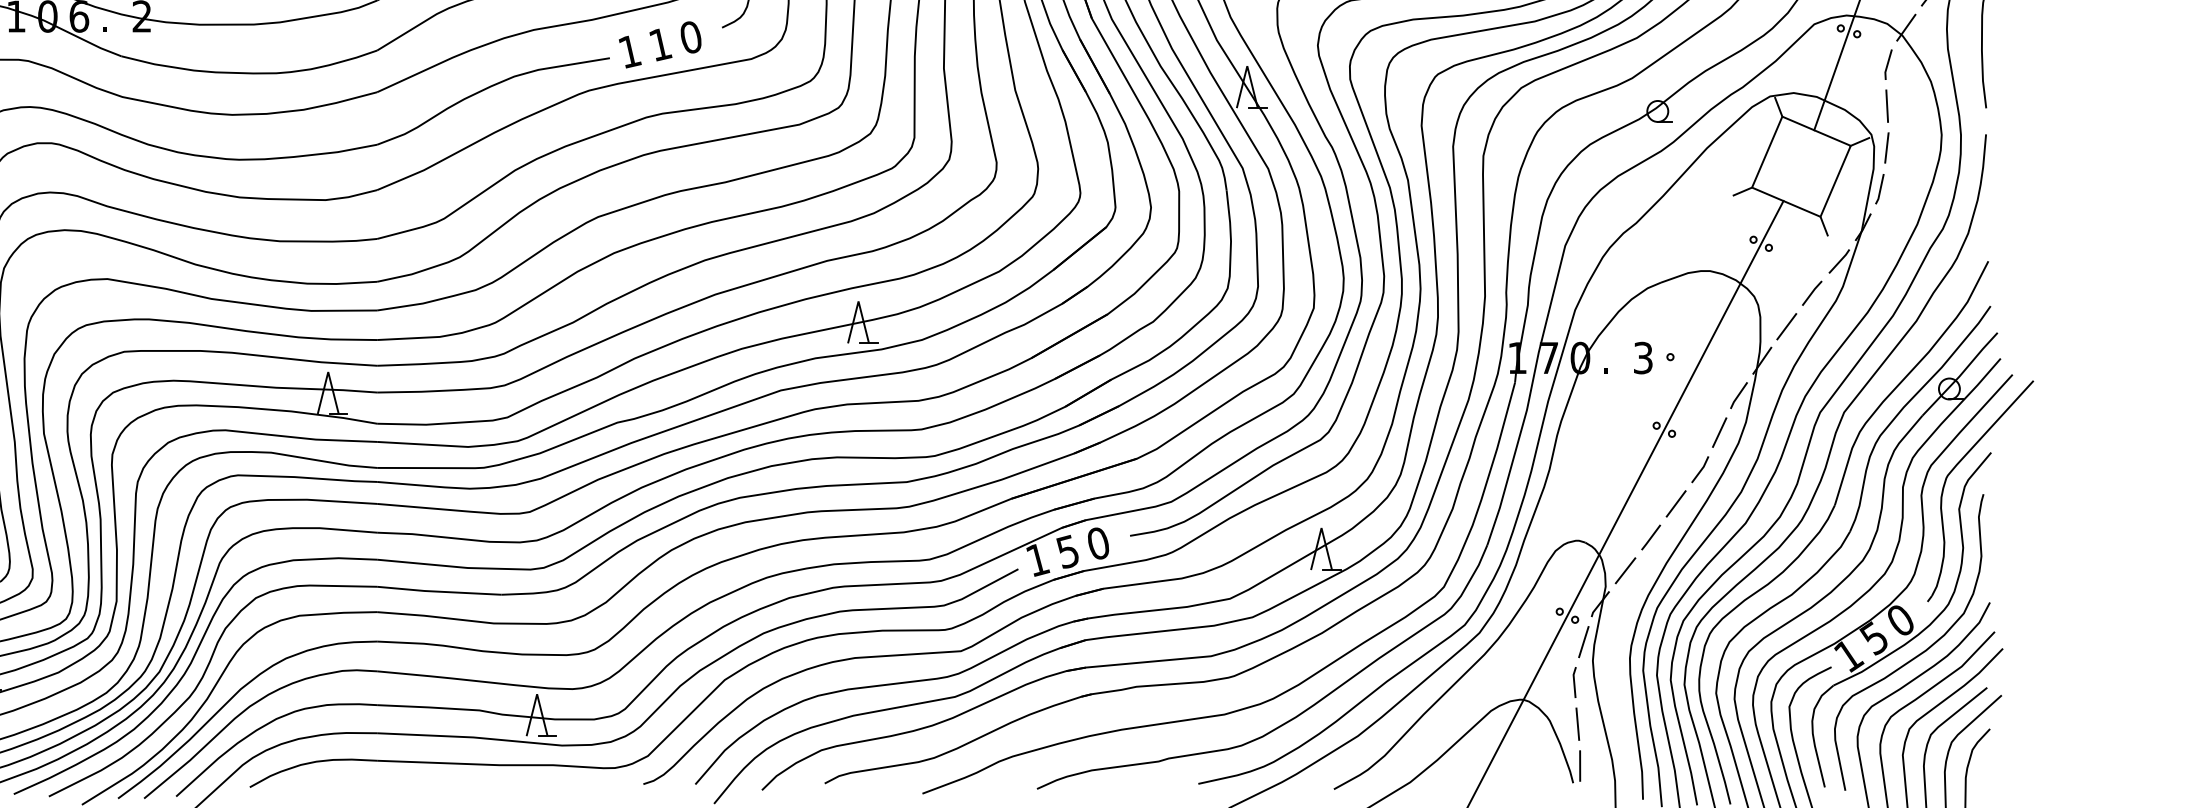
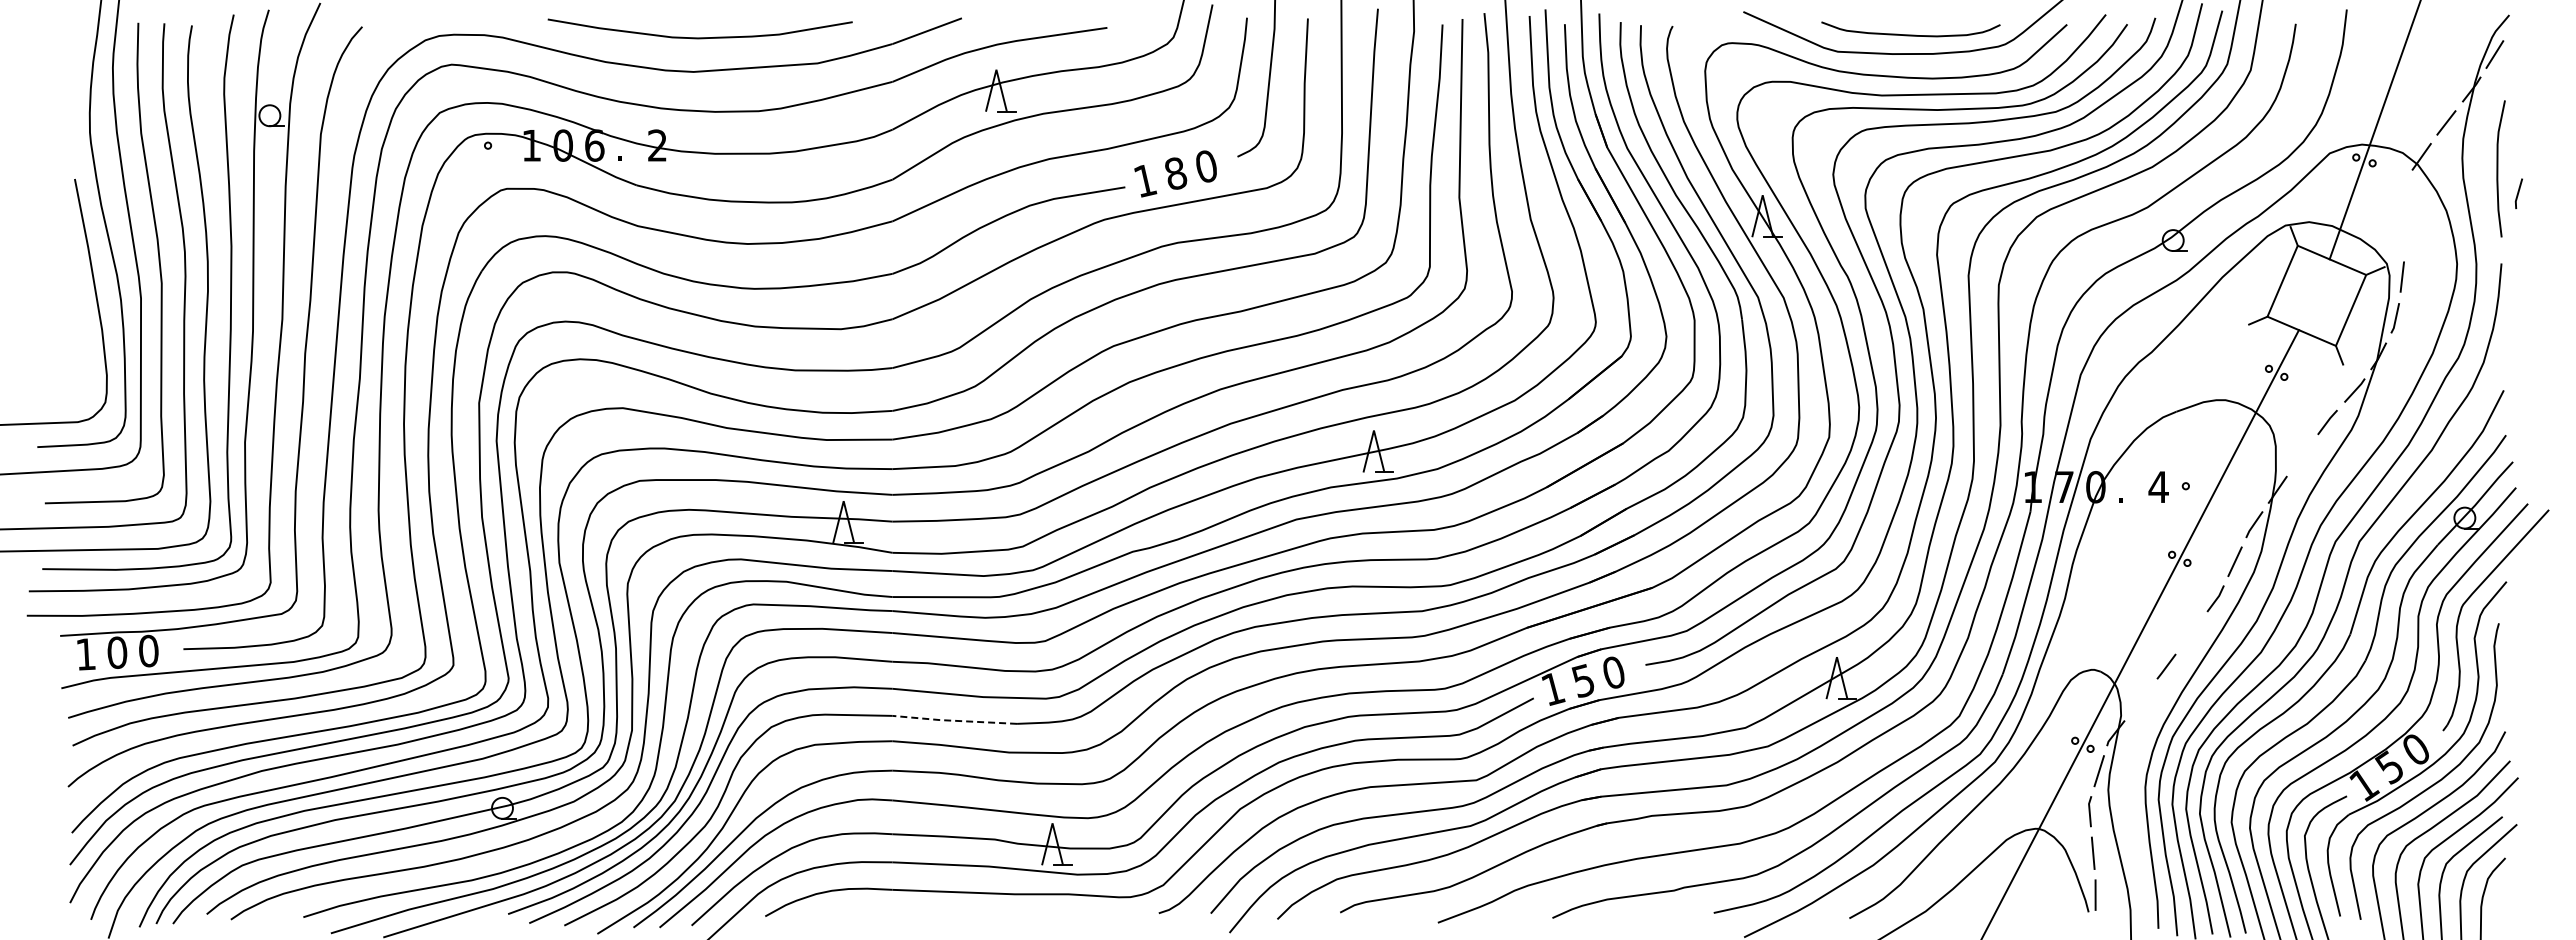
text: (661, 44) -> (1176, 173), 1 -> 8
line: (1888, 64) -> (2518, 193), moved
line: (1887, 106) -> (2402, 235), removed
line: (1786, 326) -> (2301, 455), removed
text: (1643, 358) -> (2158, 487), 3 -> 4
line: (1676, 503) -> (2191, 632), removed
line: (1625, 570) -> (2140, 699), removed
line: (438, 591) -> (953, 720), solid -> dashed

